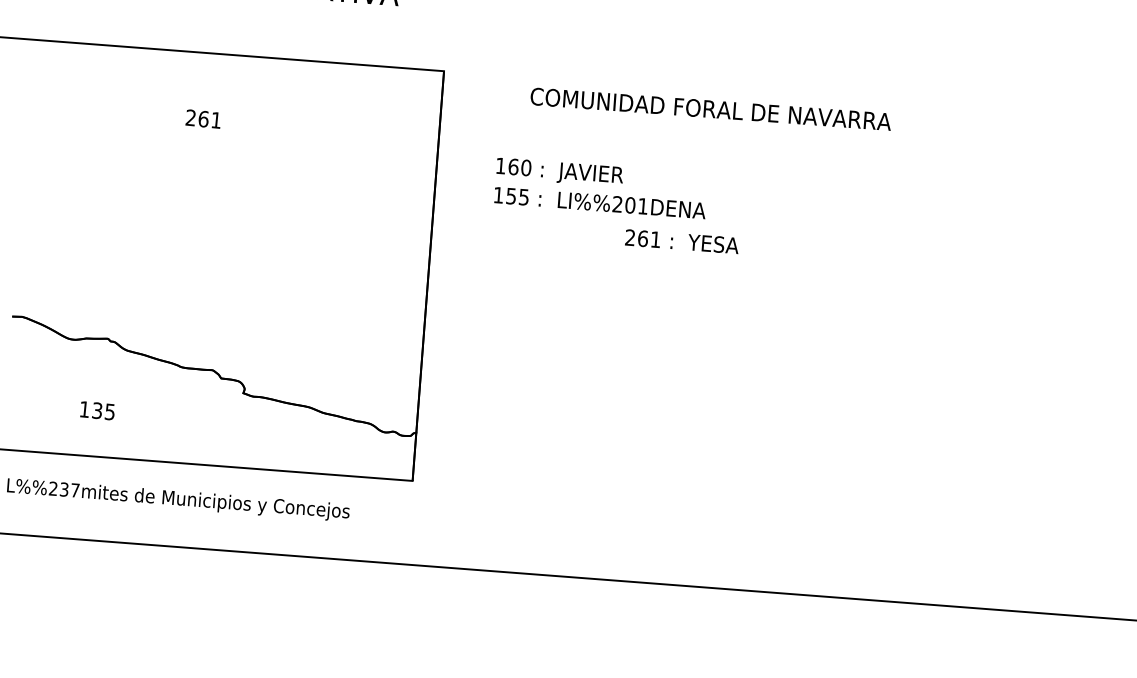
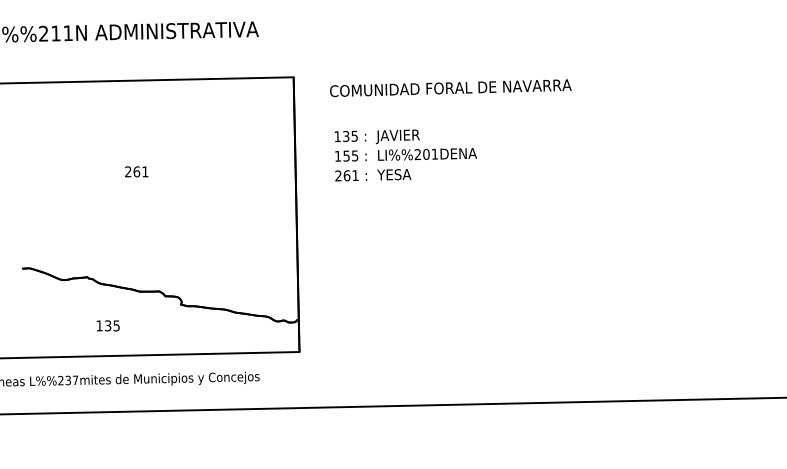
text: (710, 109) -> (450, 88), moved
text: (203, 118) -> (136, 171), moved
text: (519, 167) -> (350, 136), 160 -> 135
text: (682, 242) -> (373, 175), moved
text: (96, 410) -> (107, 325), moved

